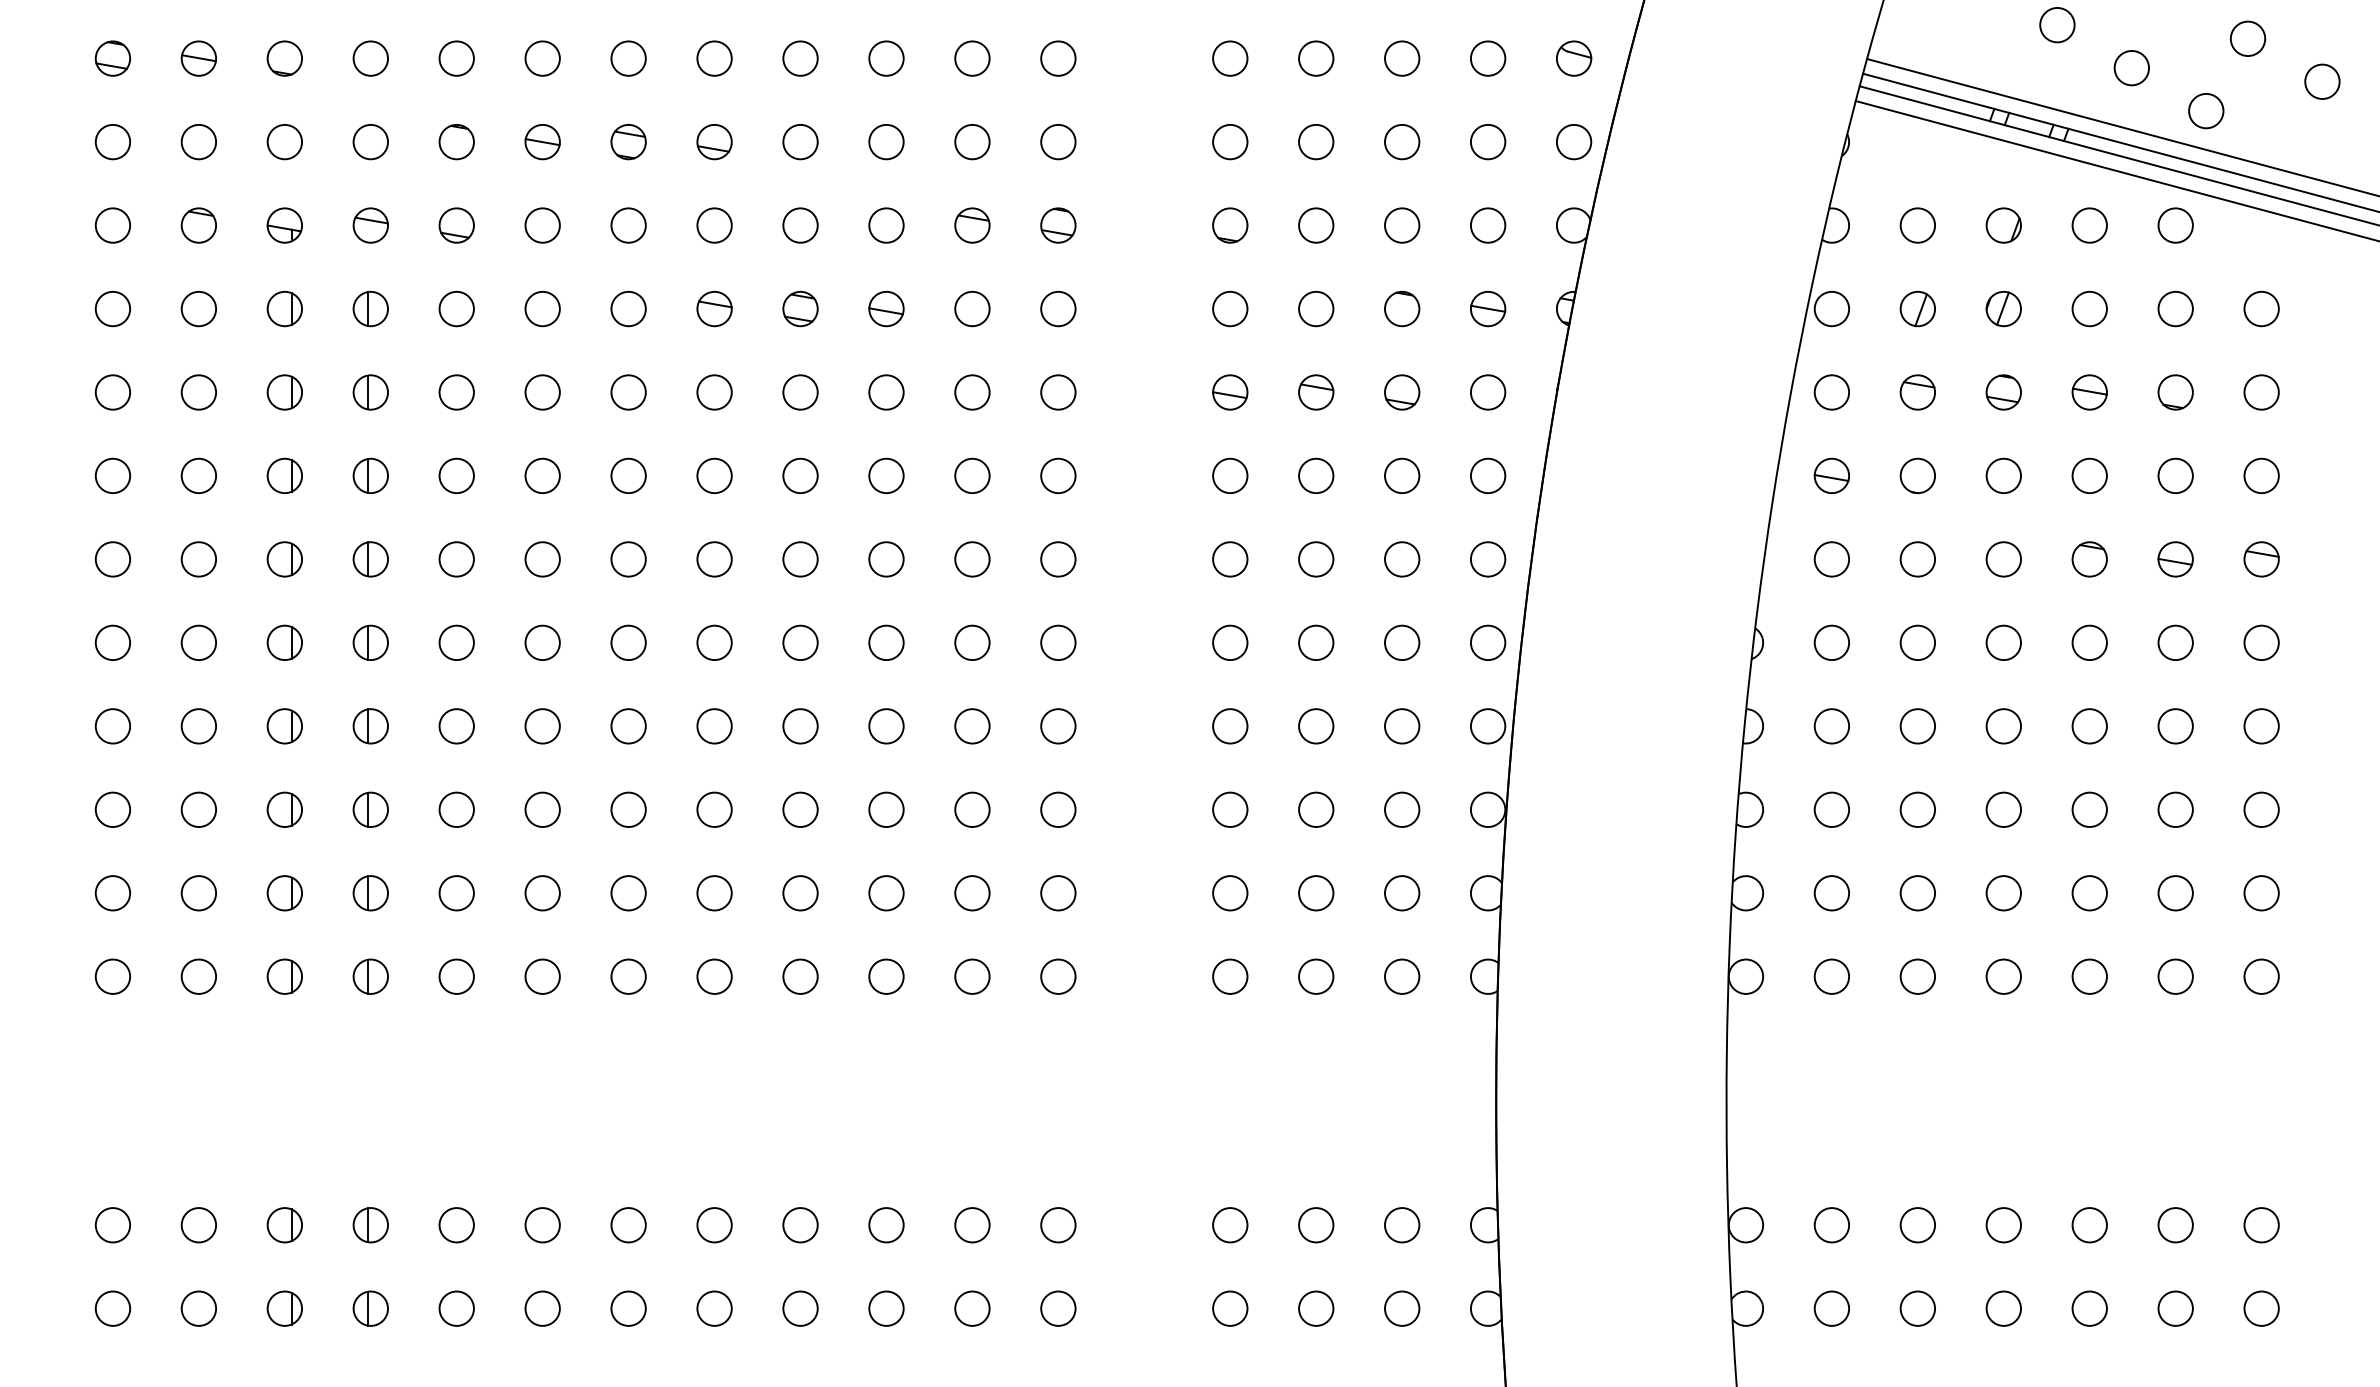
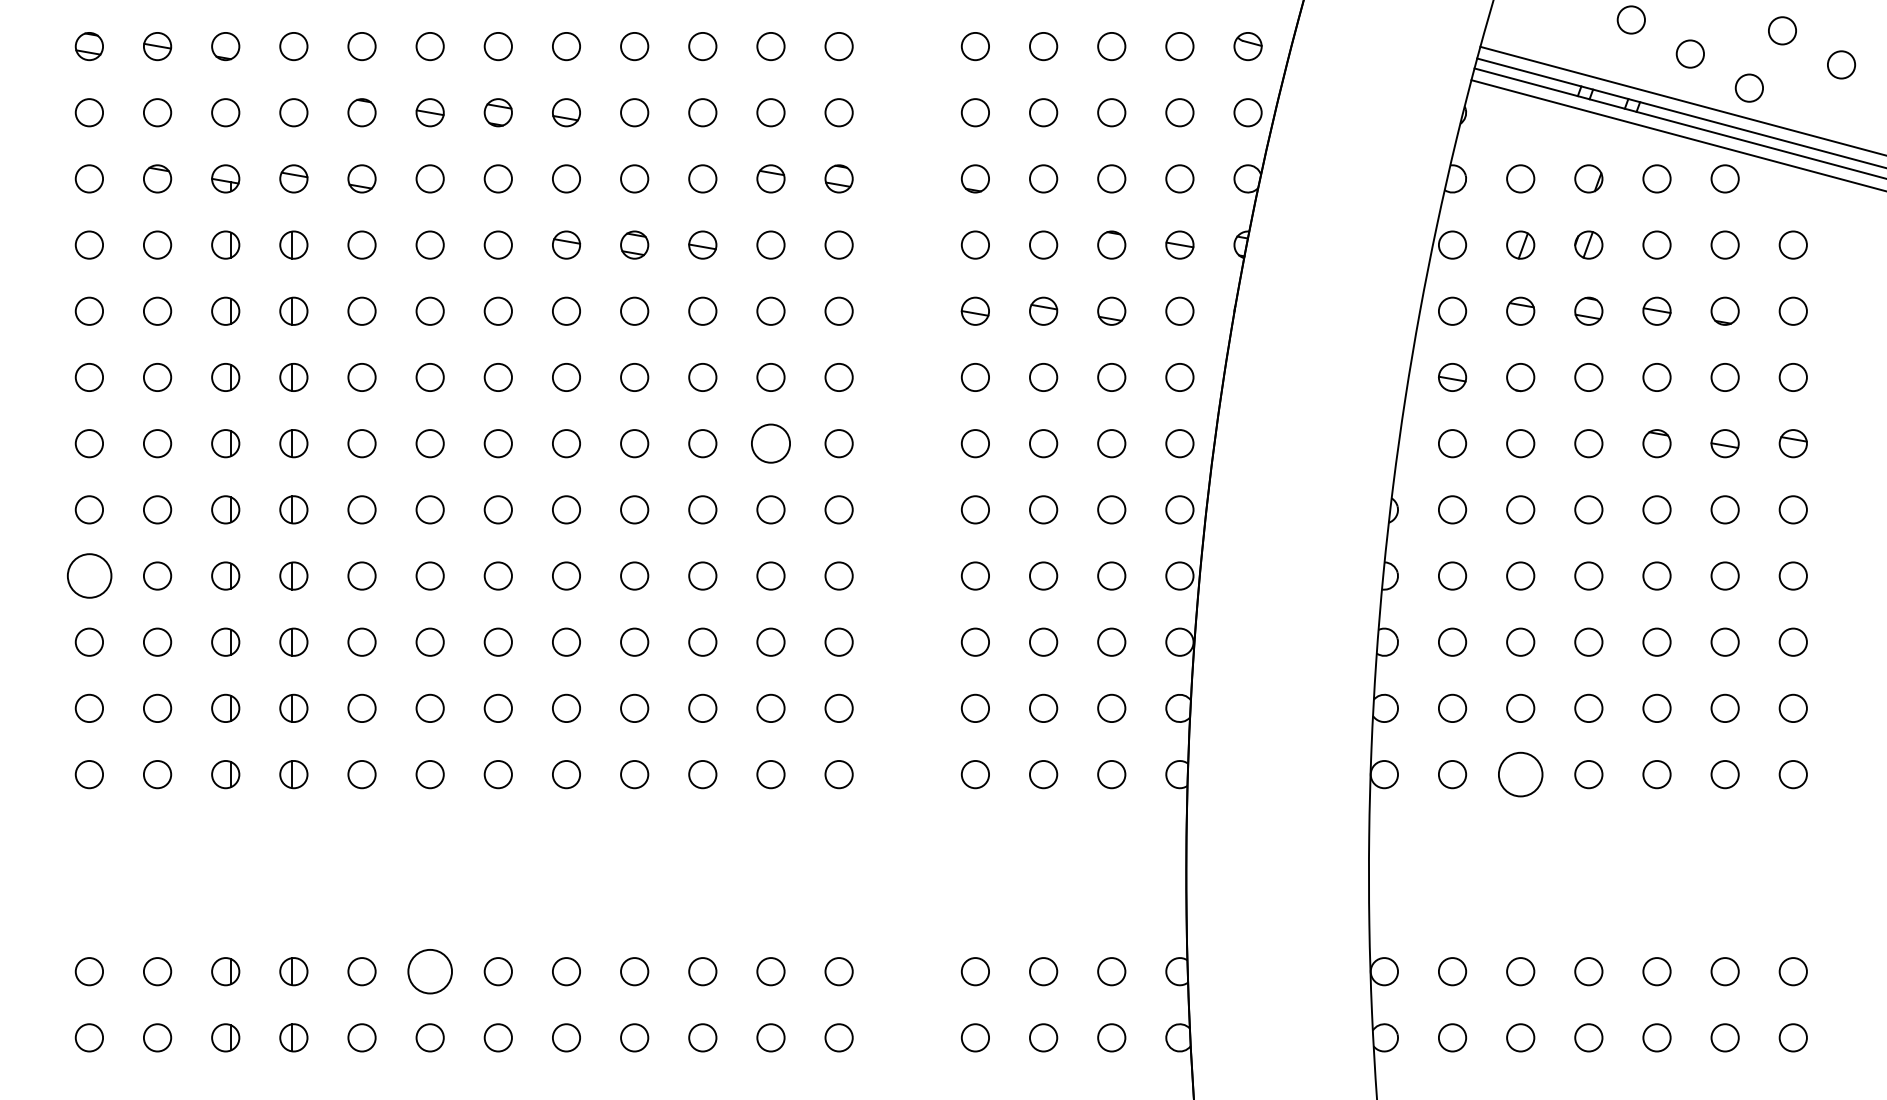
circle: (972, 559) -> (771, 443), size x1.4
circle: (112, 726) -> (89, 576), size x1.6
circle: (1917, 976) -> (1520, 774), size x1.6
circle: (542, 1225) -> (430, 971), size x1.6

